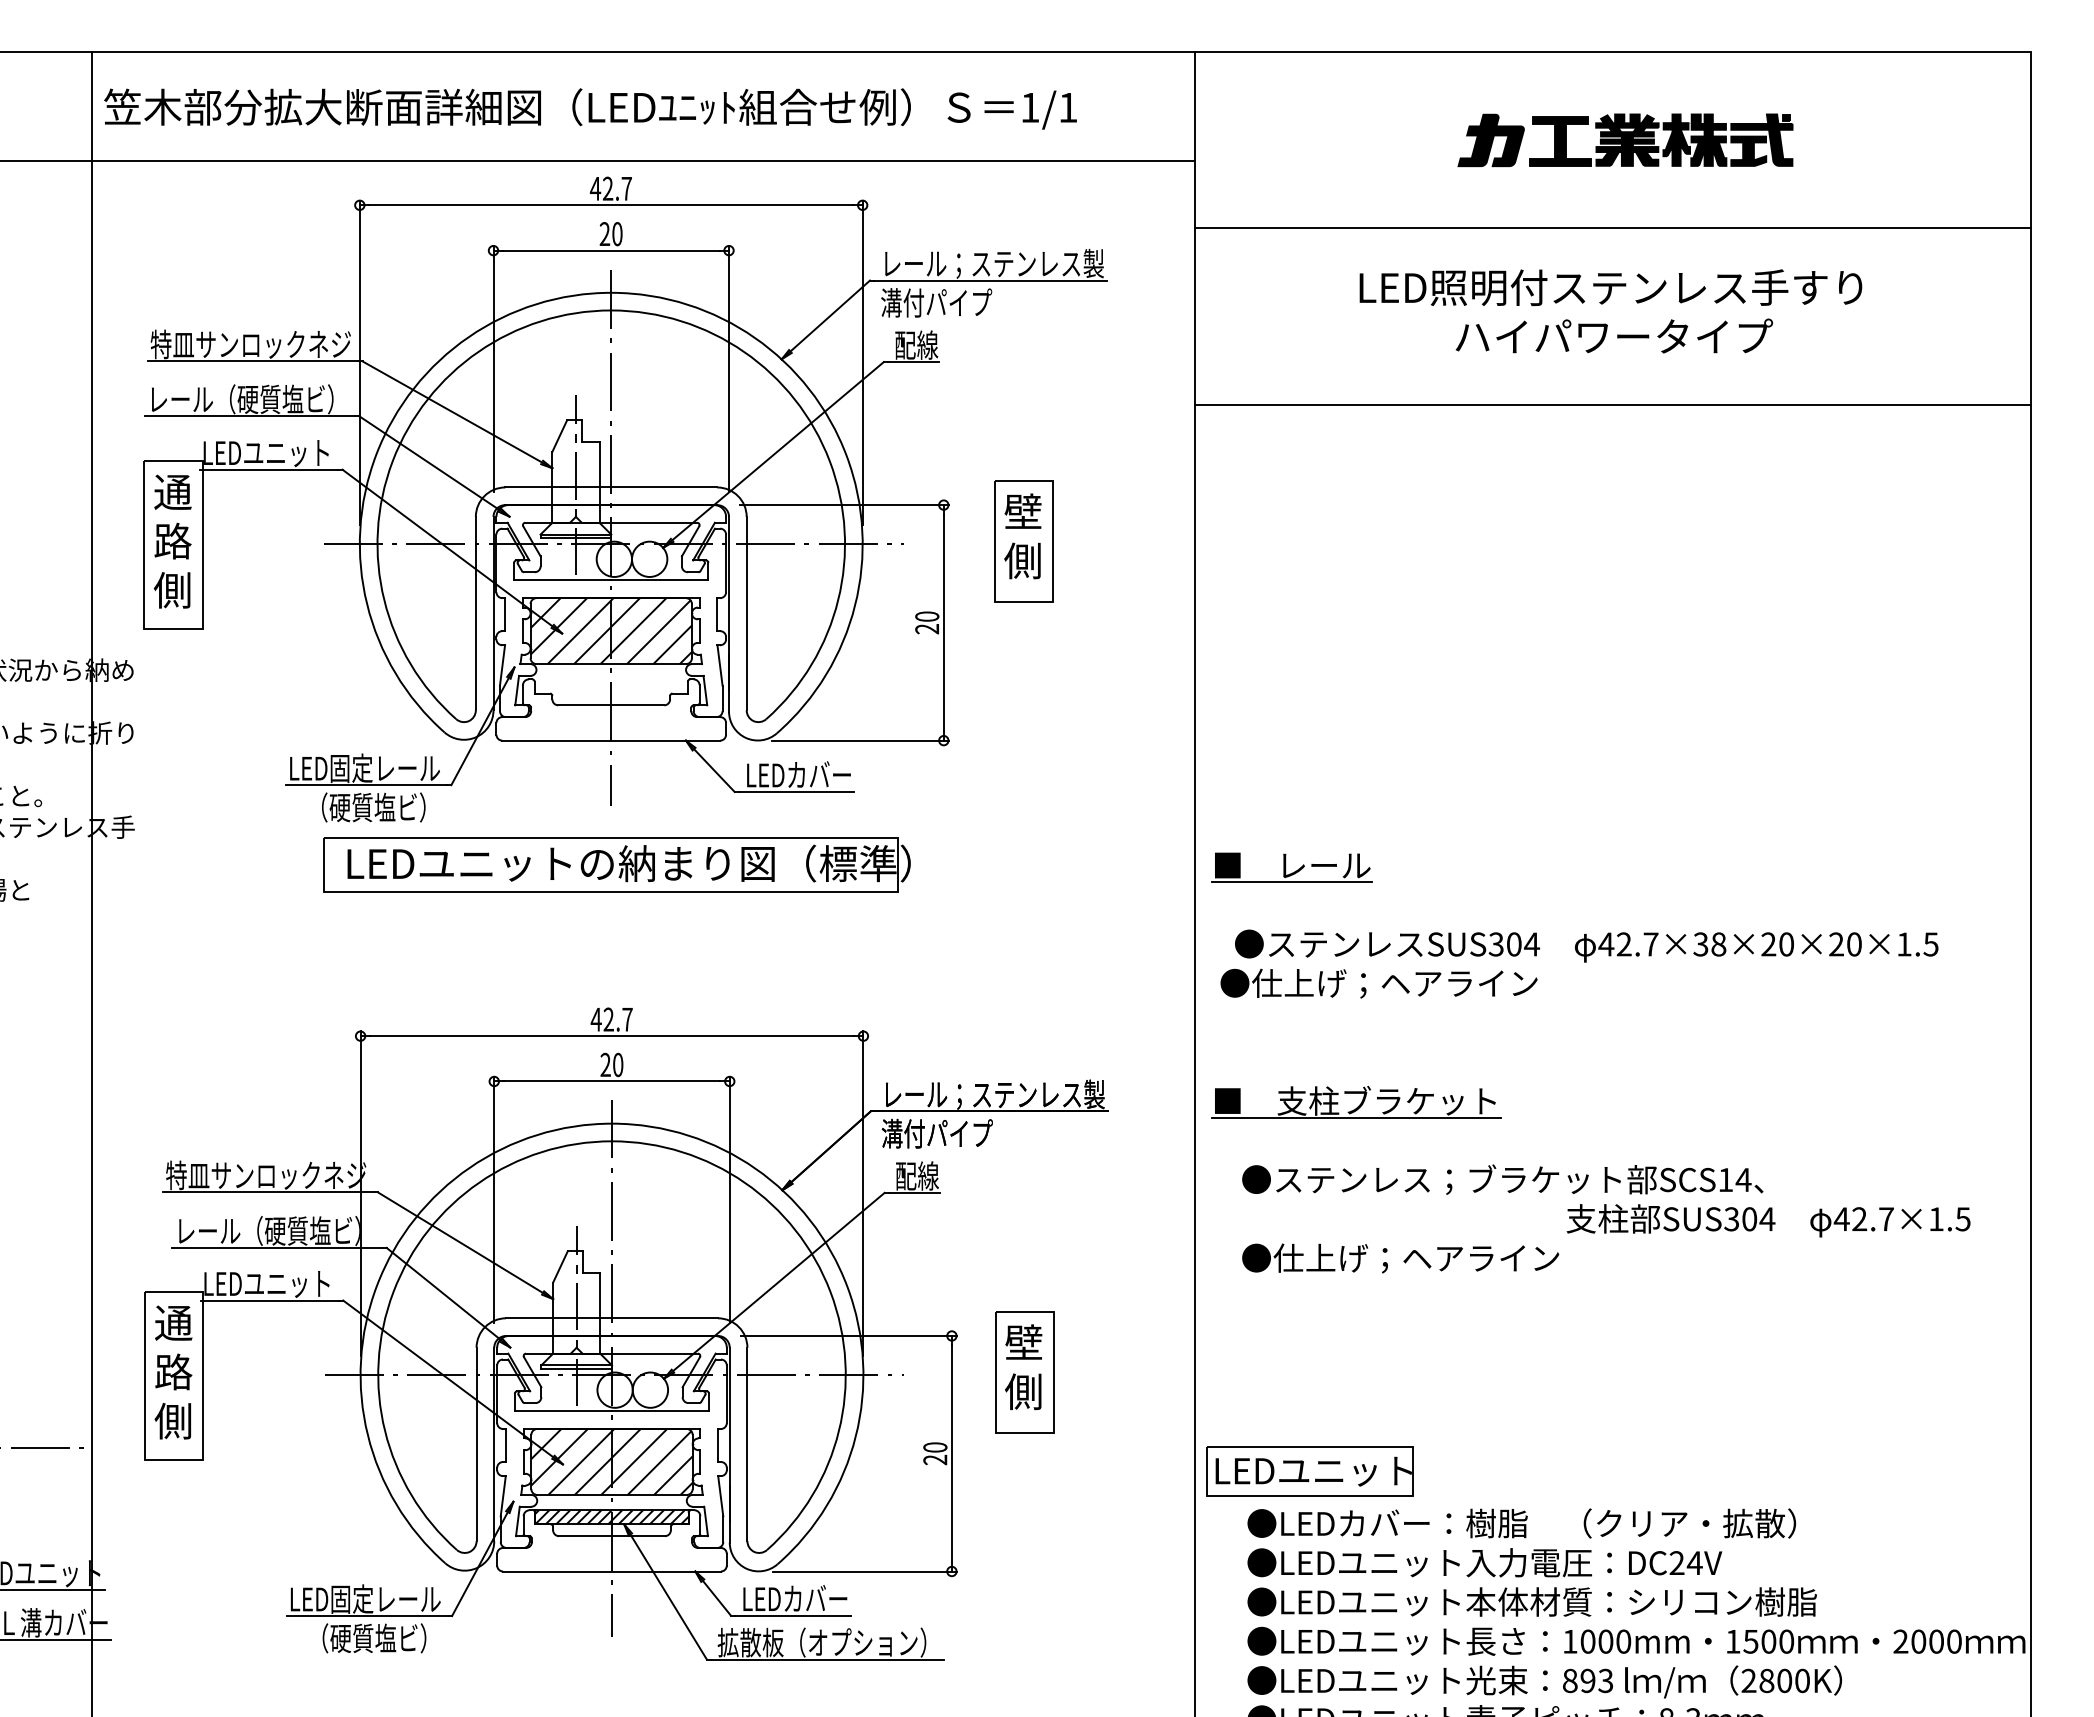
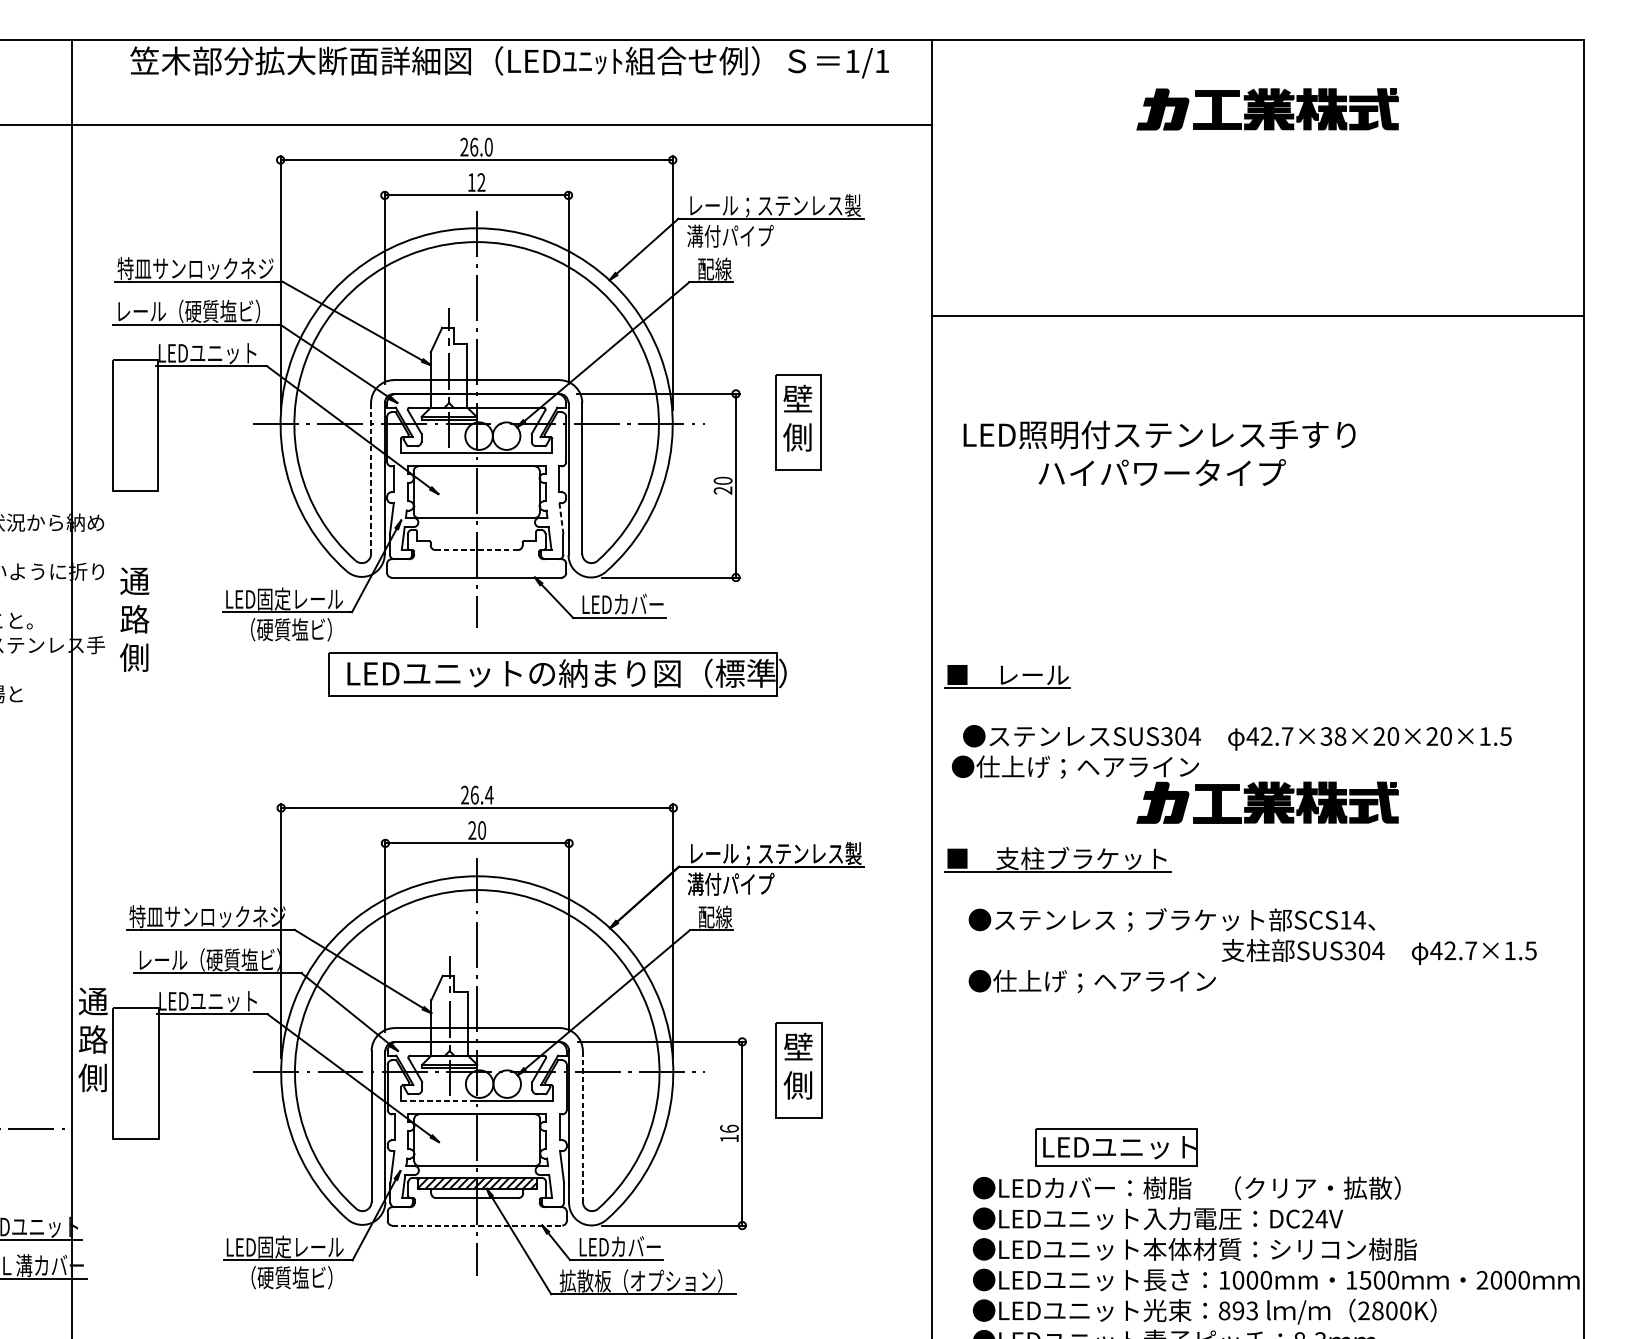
text: (590, 108) -> (509, 61), moved
text: (610, 188) -> (476, 146), 42.7 -> 26.0
line: (1613, 228) -> (1258, 178), removed
text: (610, 234) -> (476, 182), 20 -> 12
text: (1610, 311) -> (1159, 453), moved
text: (172, 541) -> (134, 619), moved
line: (475, 613) -> (370, 478), solid -> dashed
hatch: (610, 631) -> (476, 492), removed
line: (720, 665) -> (561, 518), solid -> dashed
line: (611, 705) -> (476, 550), solid -> dashed
part: (616, 864) -> (557, 674), moved
text: (611, 1019) -> (476, 795), 42.7 -> 26.4
part: (1625, 1029) -> (1267, 802), added
text: (173, 1372) -> (93, 1039), moved
line: (563, 1411) -> (439, 1100), solid -> dashed
line: (747, 1444) -> (582, 1126), solid -> dashed
text: (935, 1453) -> (729, 1133), 20 -> 16
hatch: (611, 1461) -> (476, 1139), removed
part: (1309, 1471) -> (1116, 1147), moved
line: (612, 1571) -> (477, 1225), solid -> dashed

